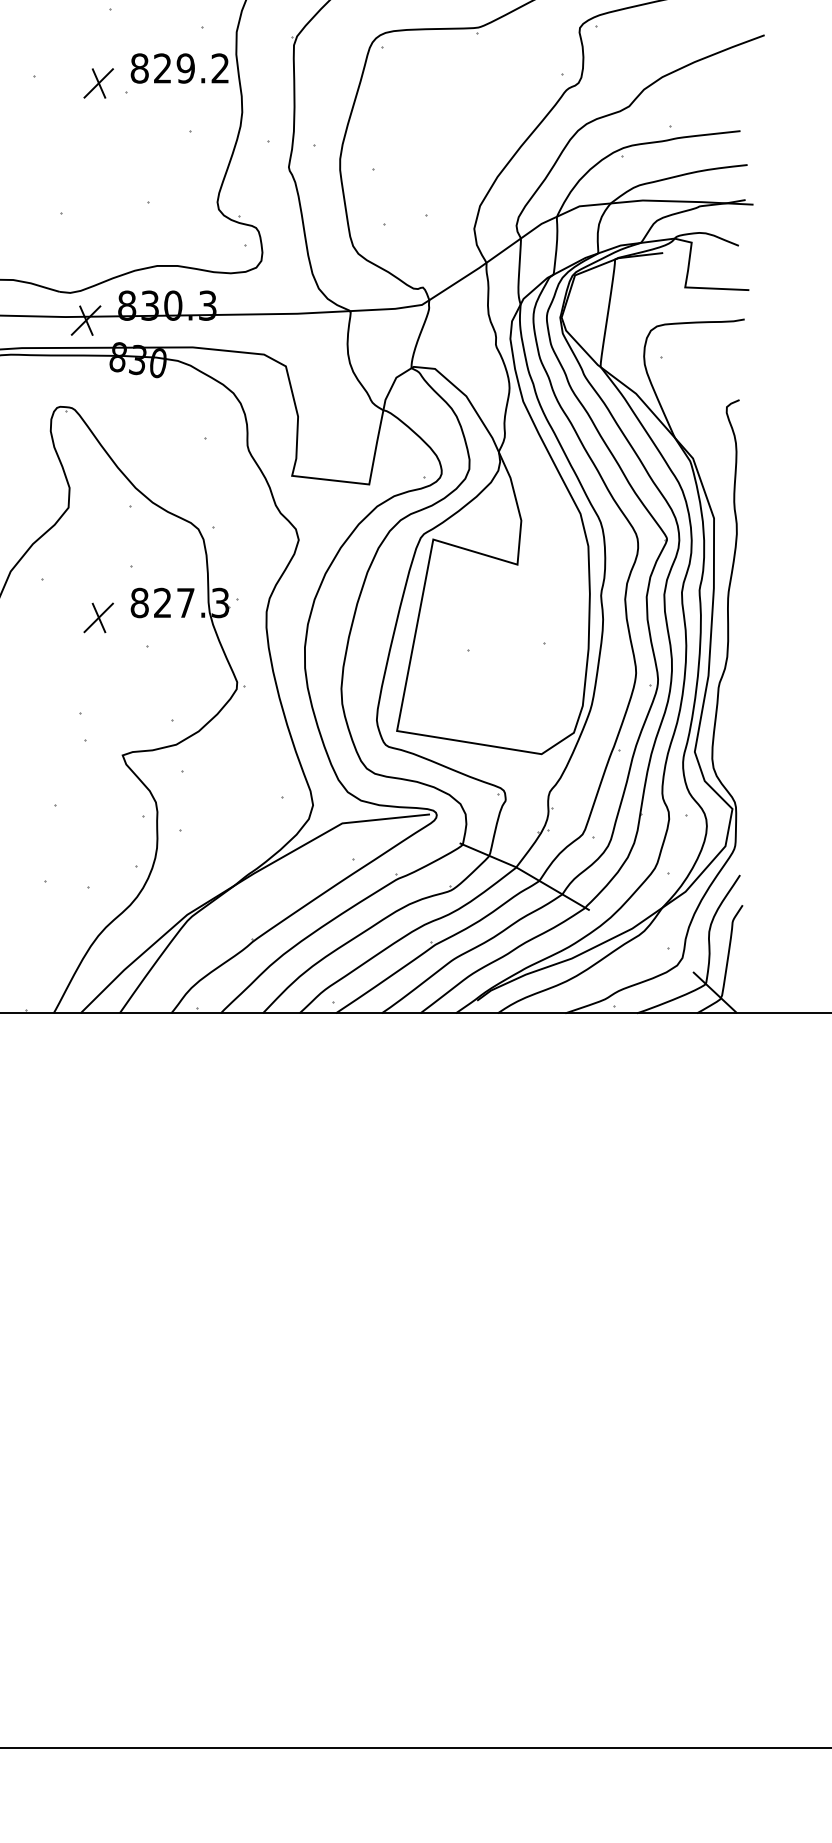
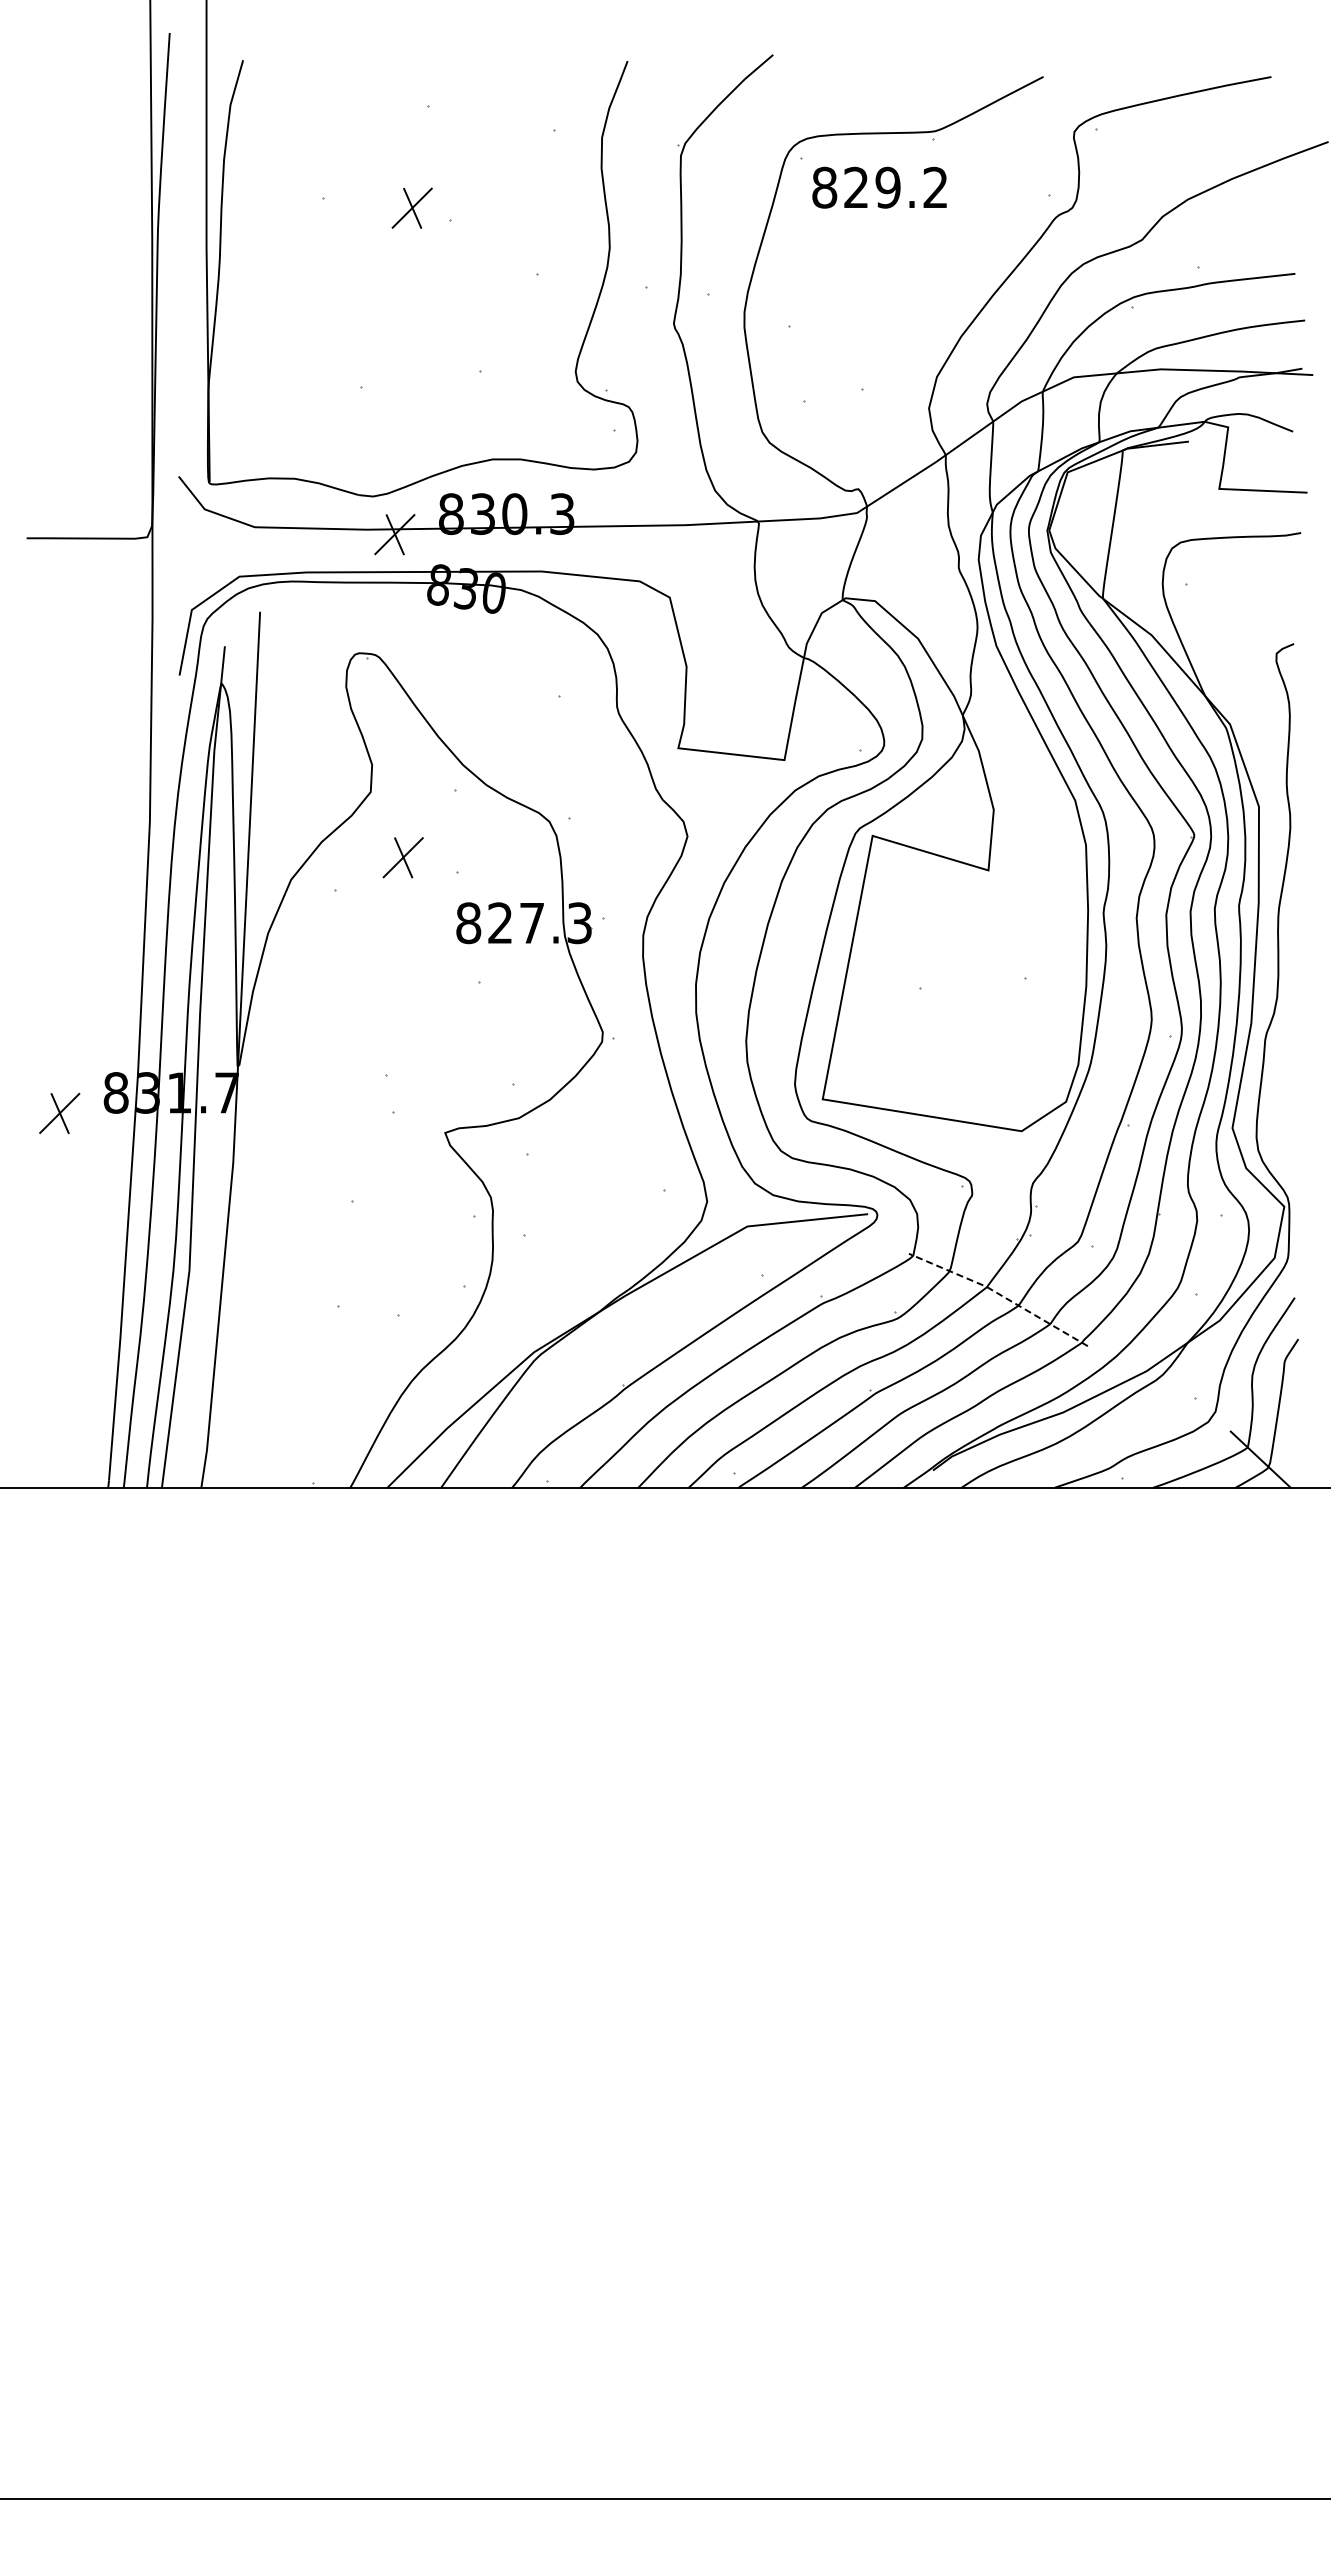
text: (179, 68) -> (879, 187), moved
part: (98, 617) -> (402, 857), moved
line: (526, 872) -> (1000, 1294), solid -> dashed

